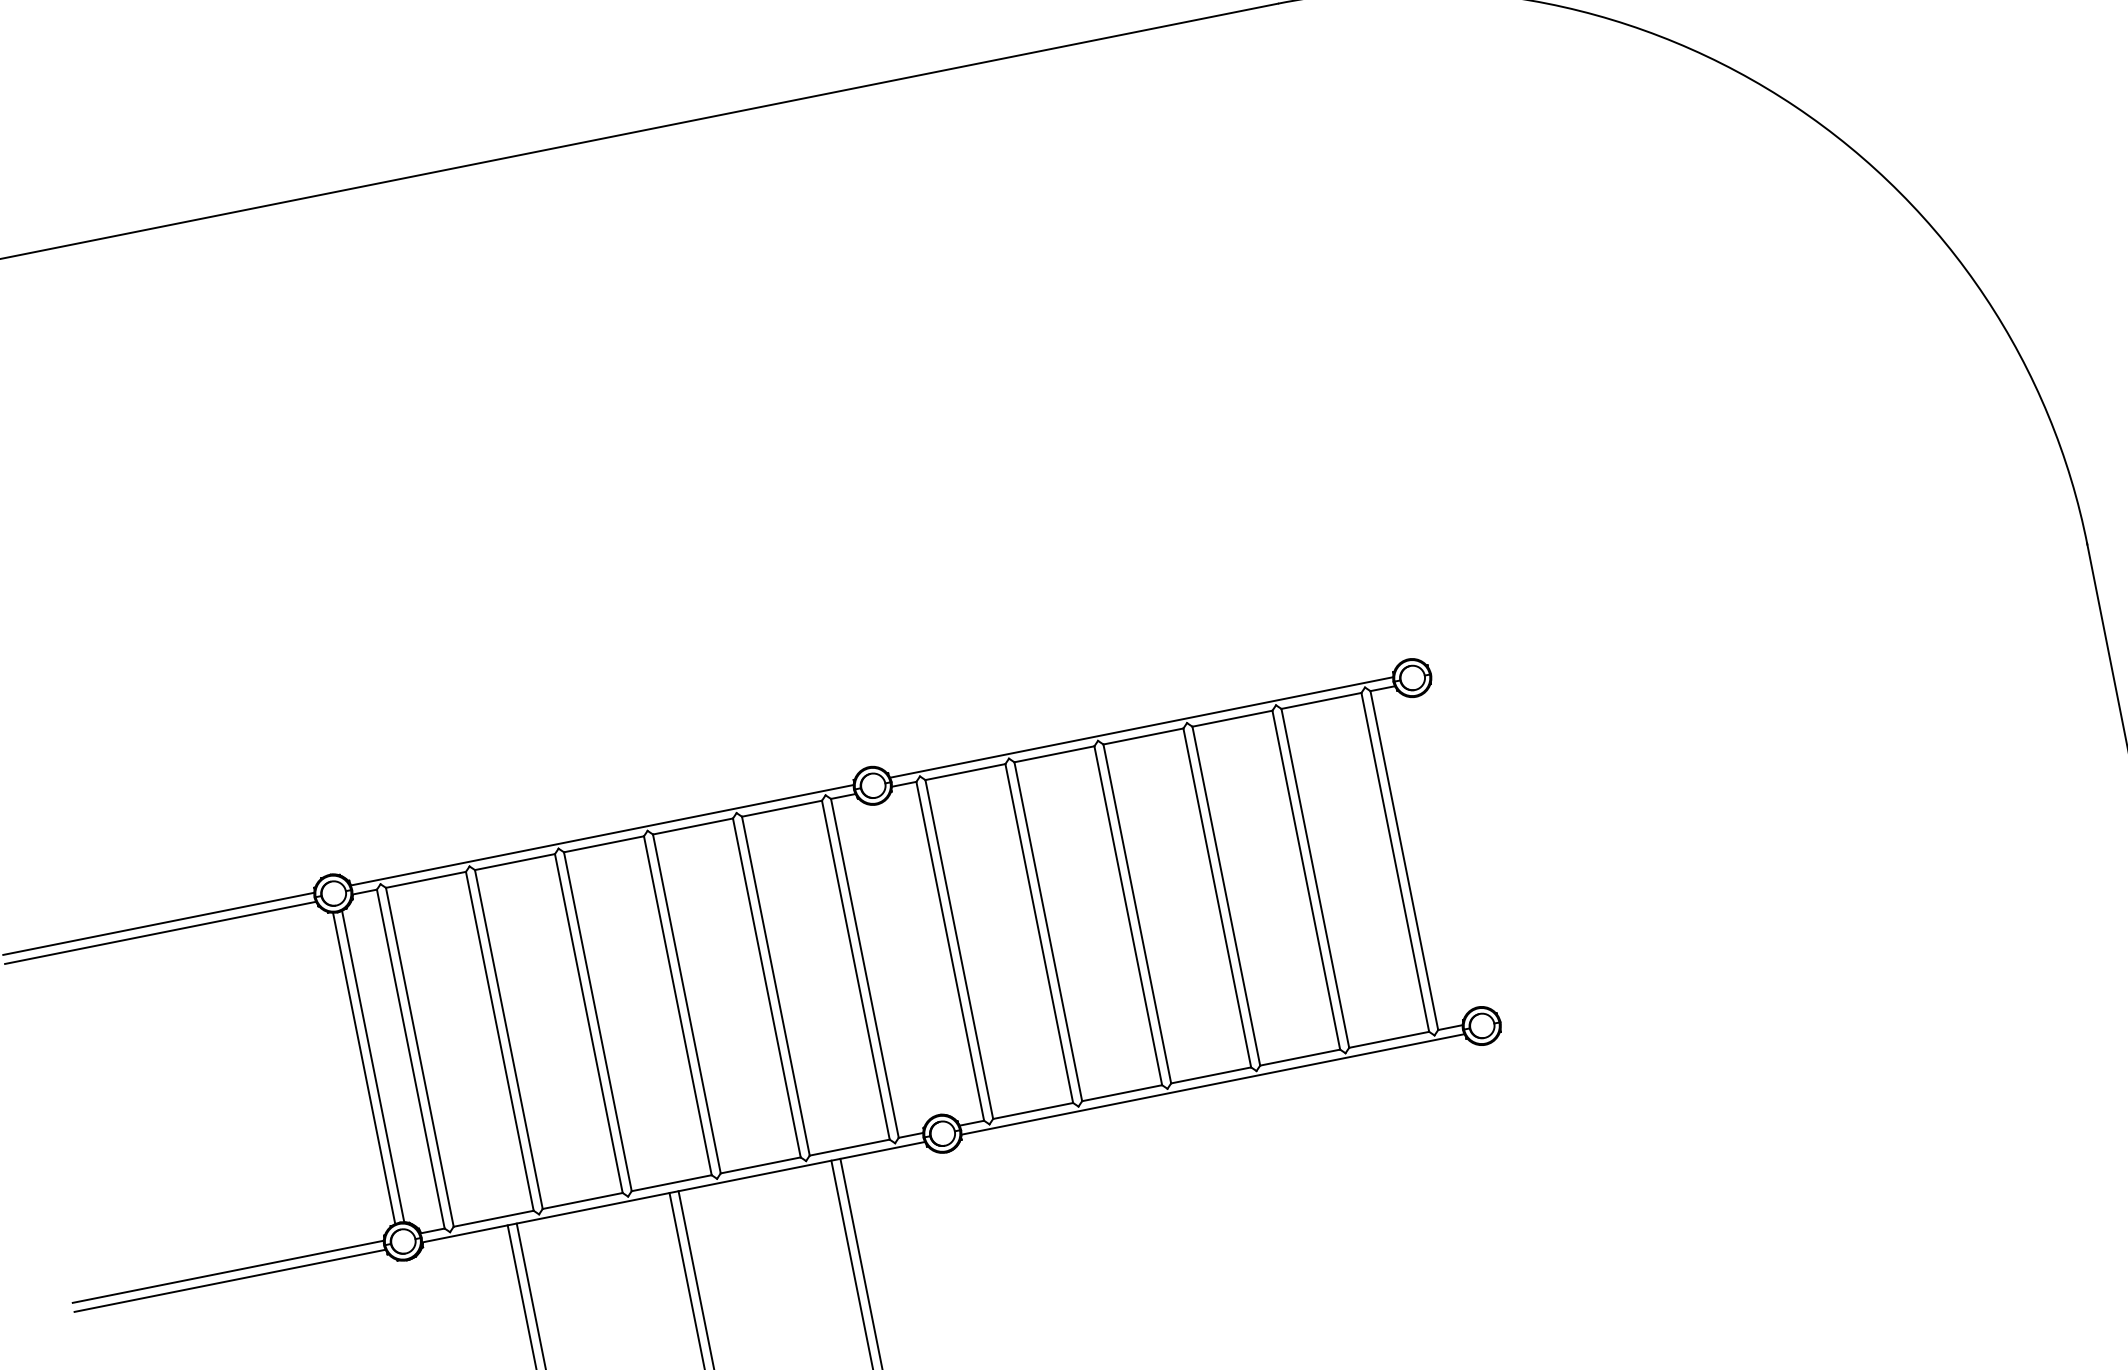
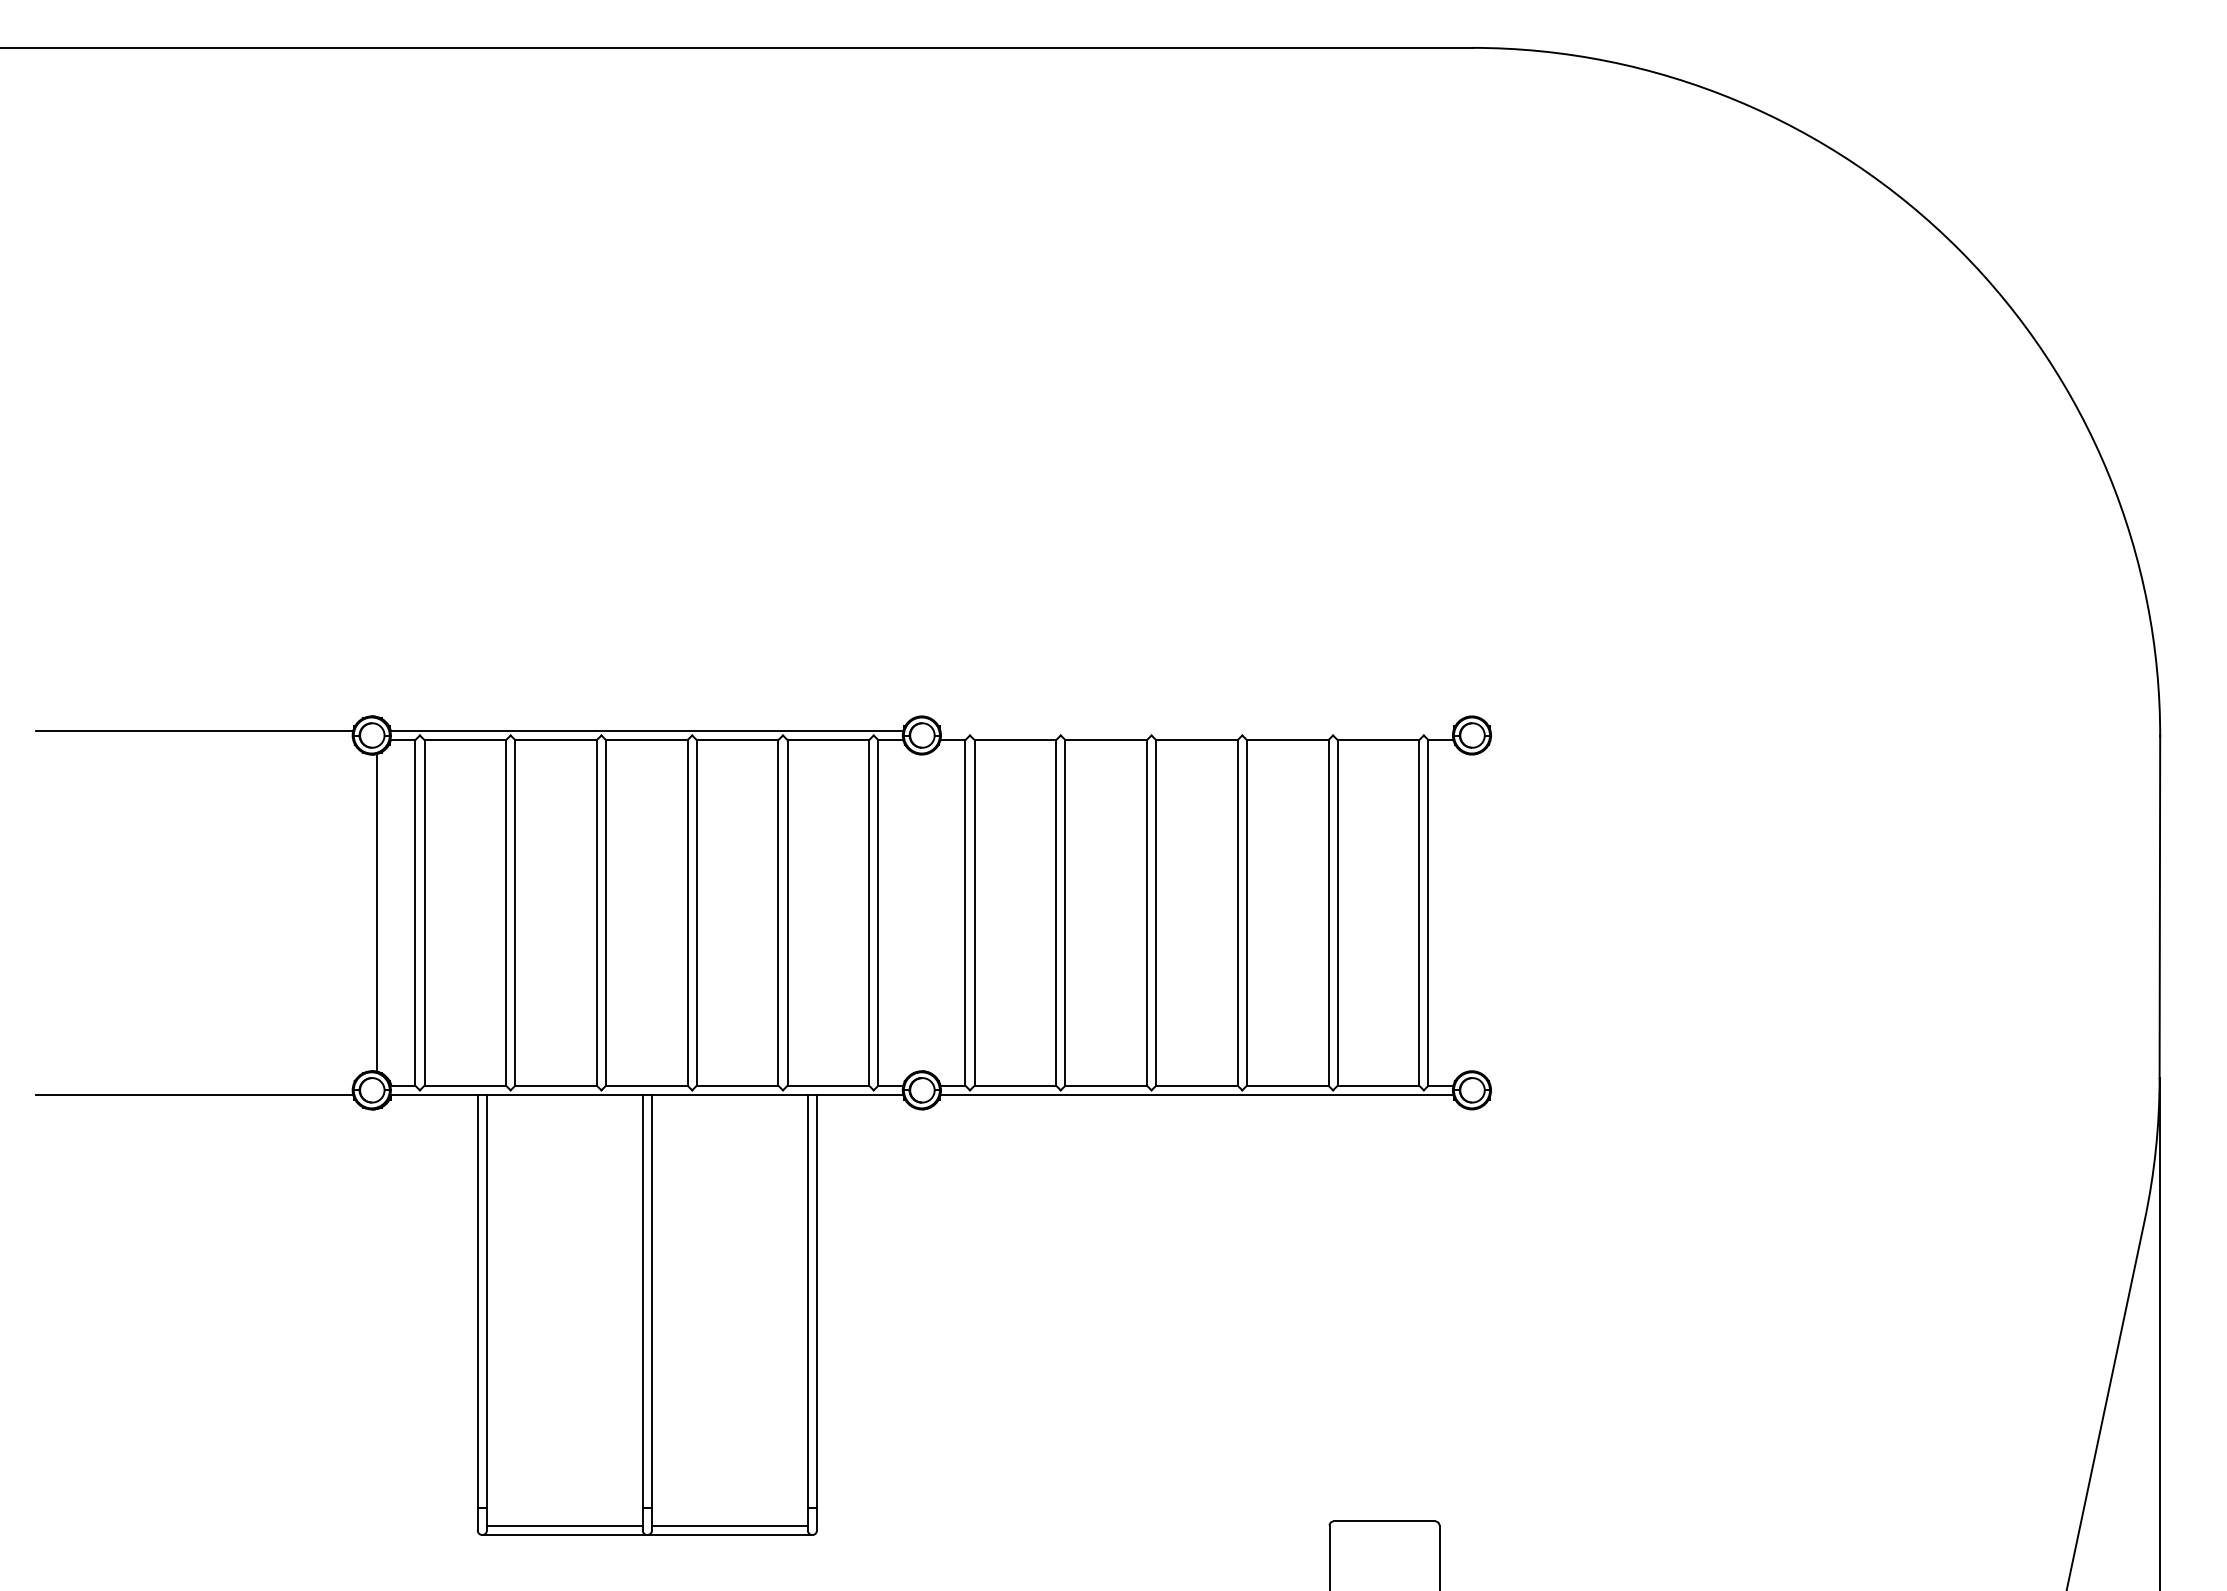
line: (1141, 727) -> (1196, 730), removed
line: (160, 933) -> (194, 740), removed
line: (363, 1068) -> (367, 912), removed
line: (228, 1271) -> (194, 1085), removed

